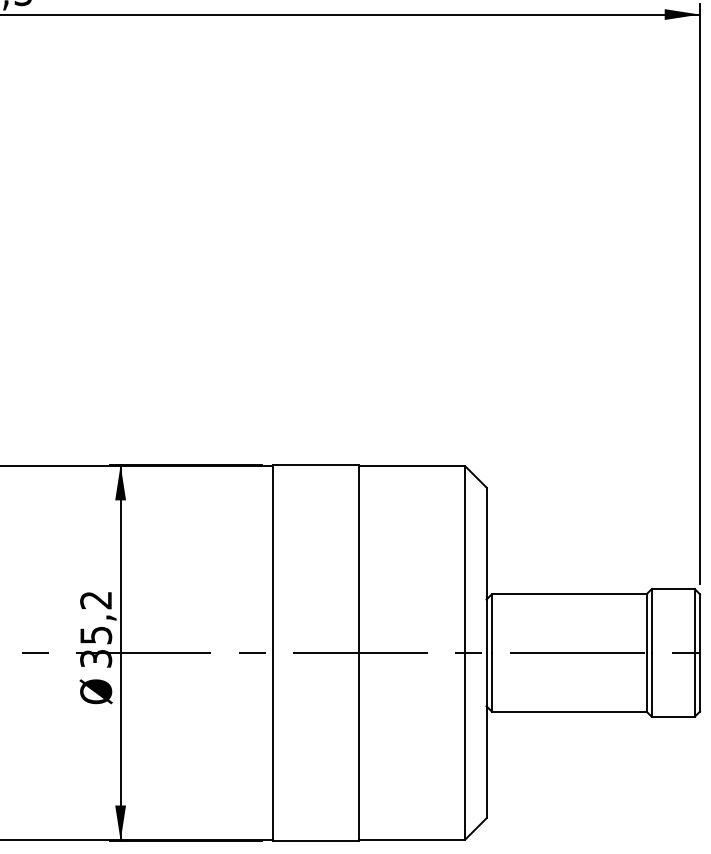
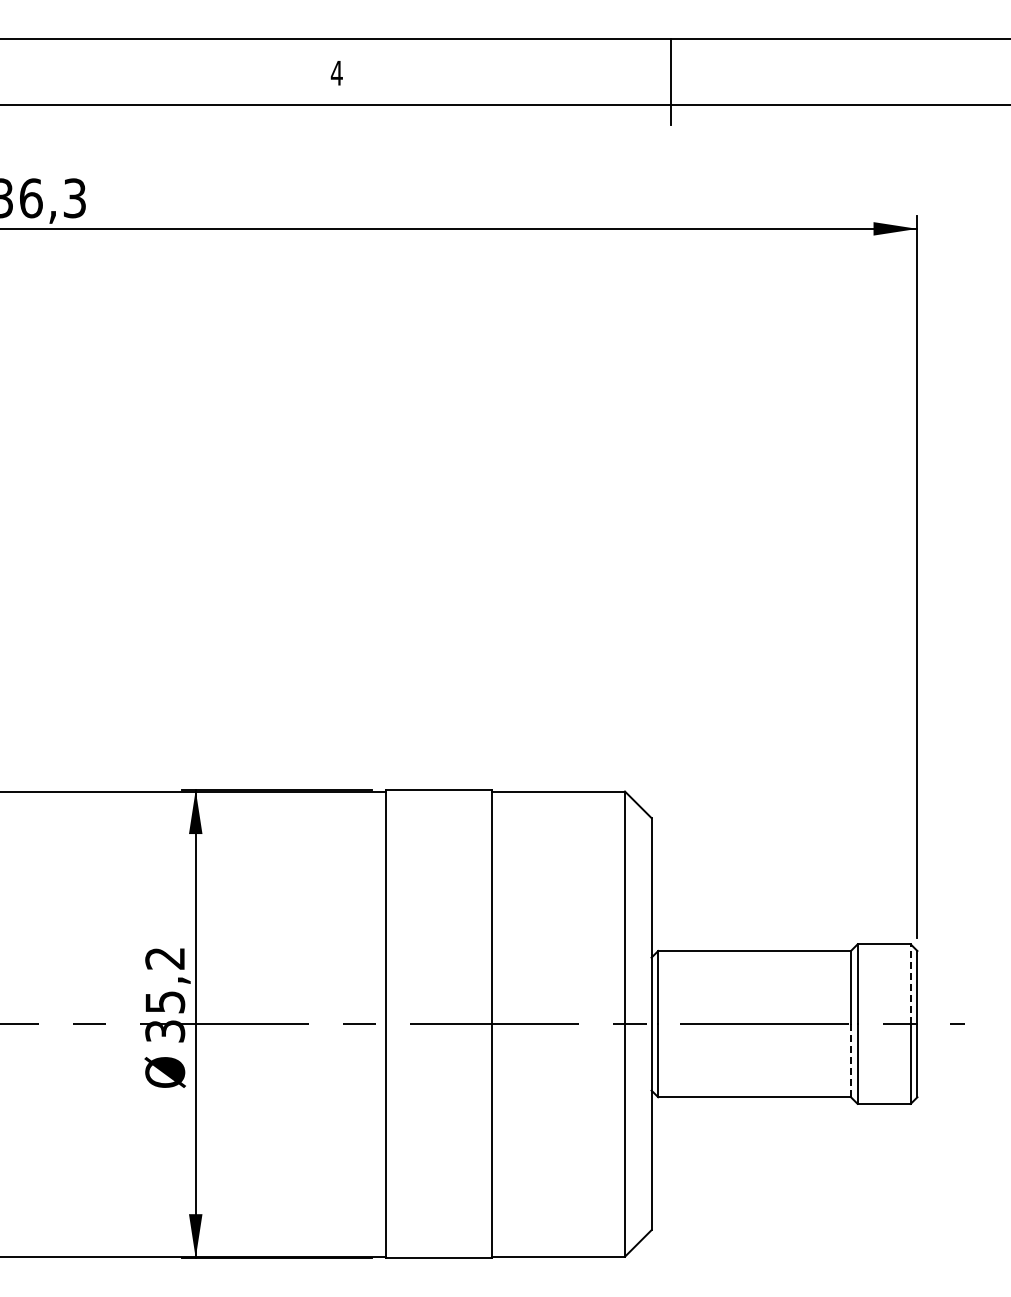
line: (694, 621) -> (910, 984), solid -> dashed
line: (646, 682) -> (850, 1060), solid -> dashed

